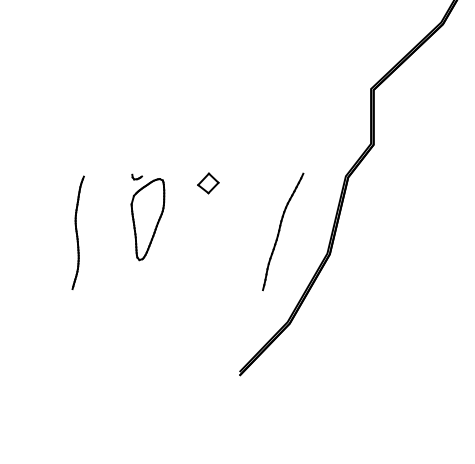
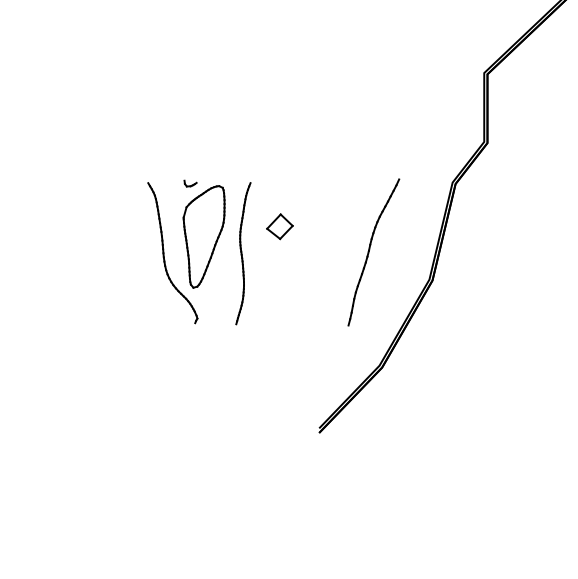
part: (208, 183) -> (280, 226), moved
part: (77, 232) -> (242, 253), moved
part: (122, 232) -> (172, 253), added

